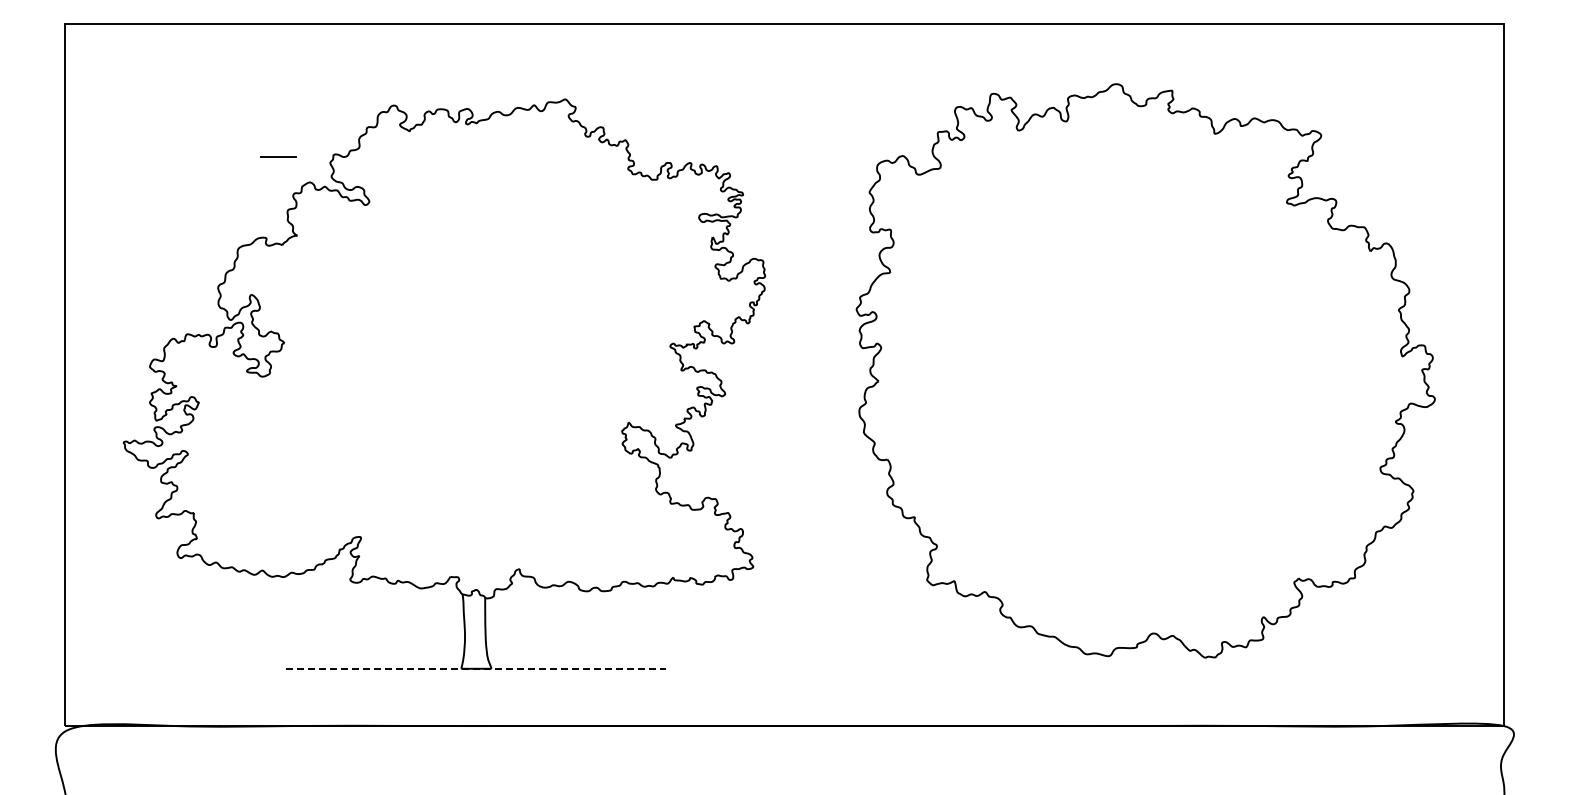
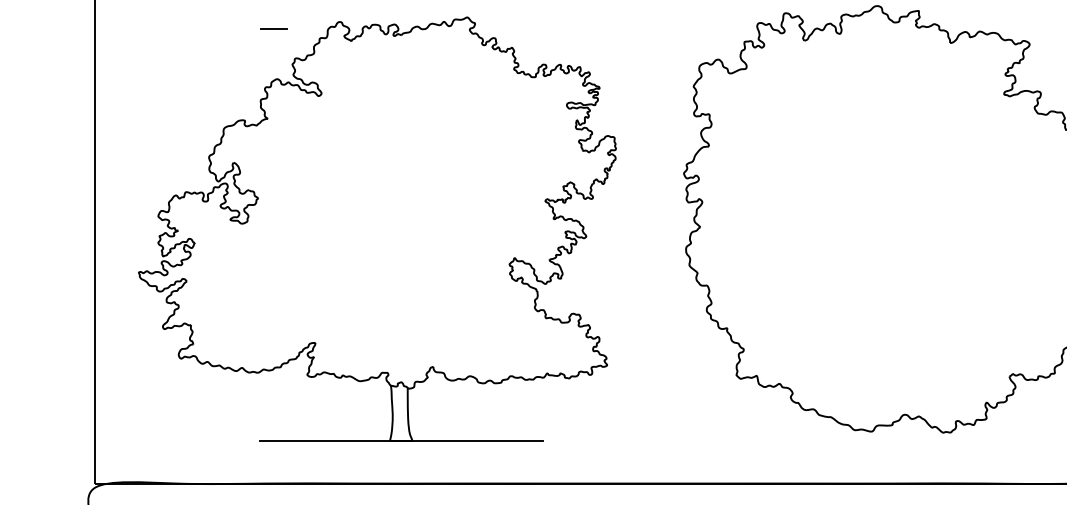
line: (278, 156) -> (274, 29), moved
line: (476, 668) -> (401, 440), dashed -> solid

